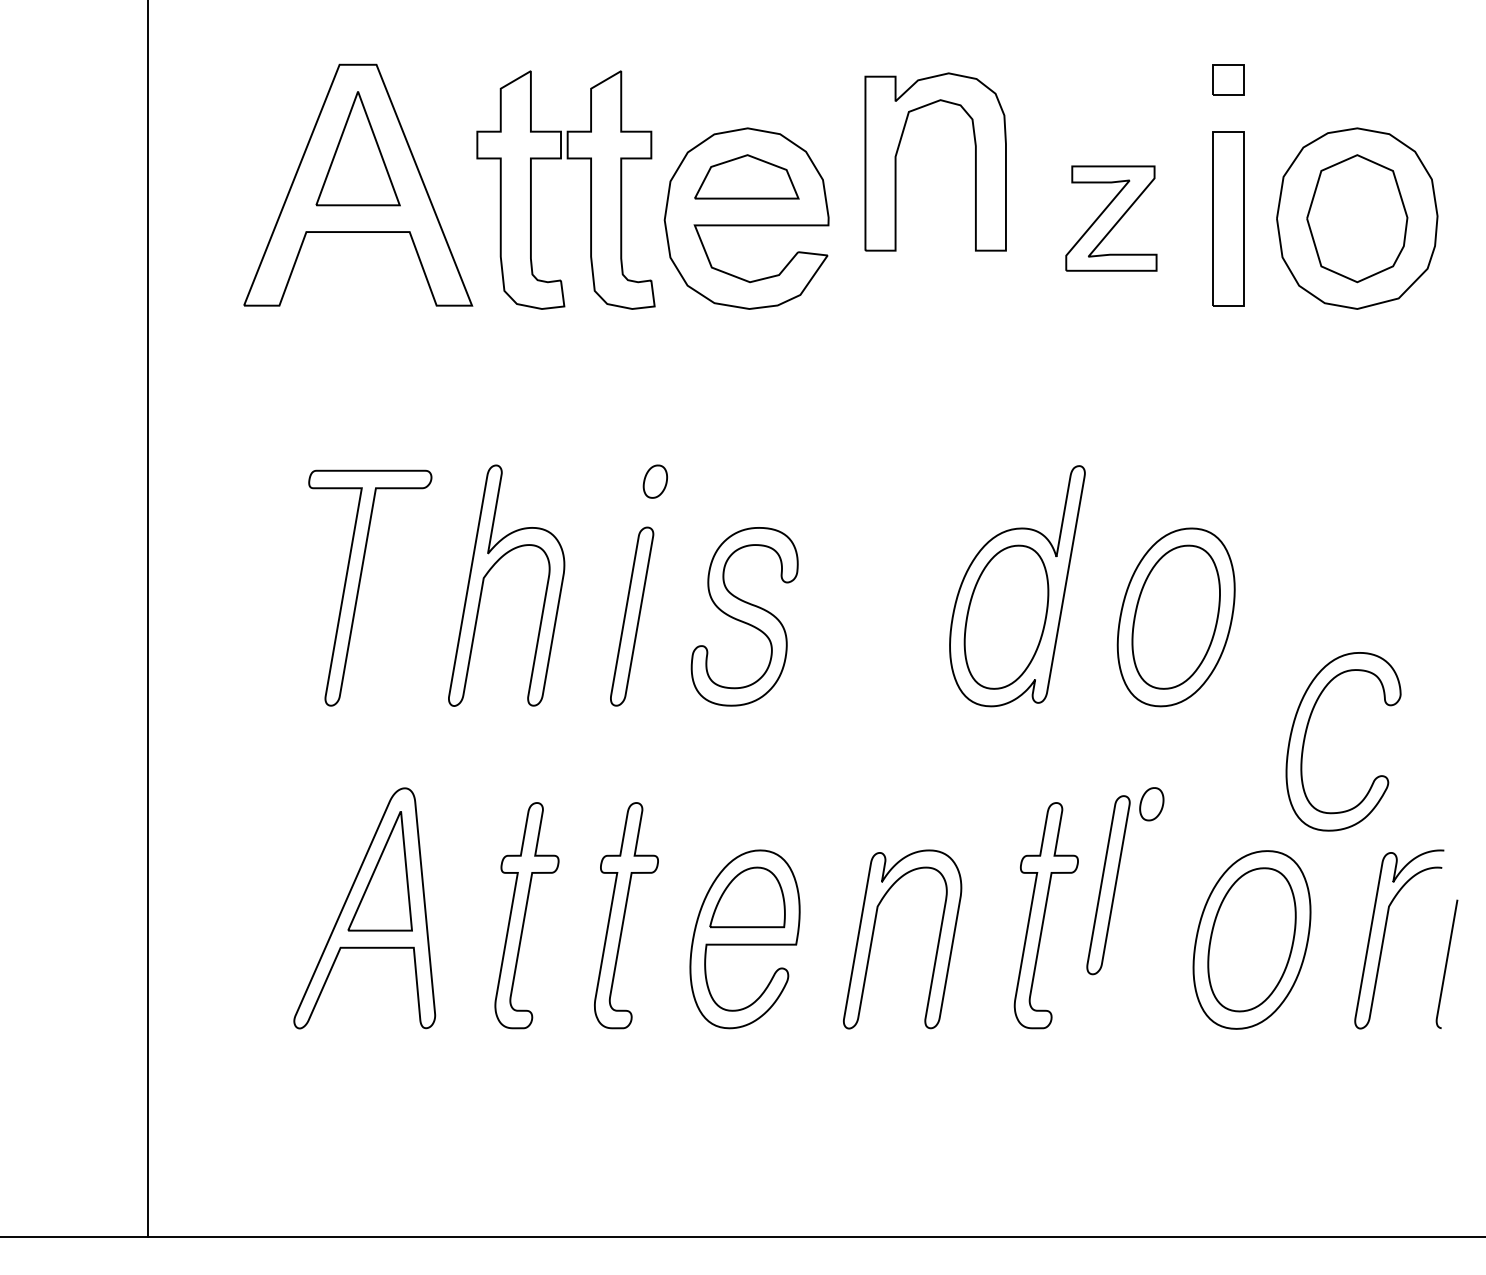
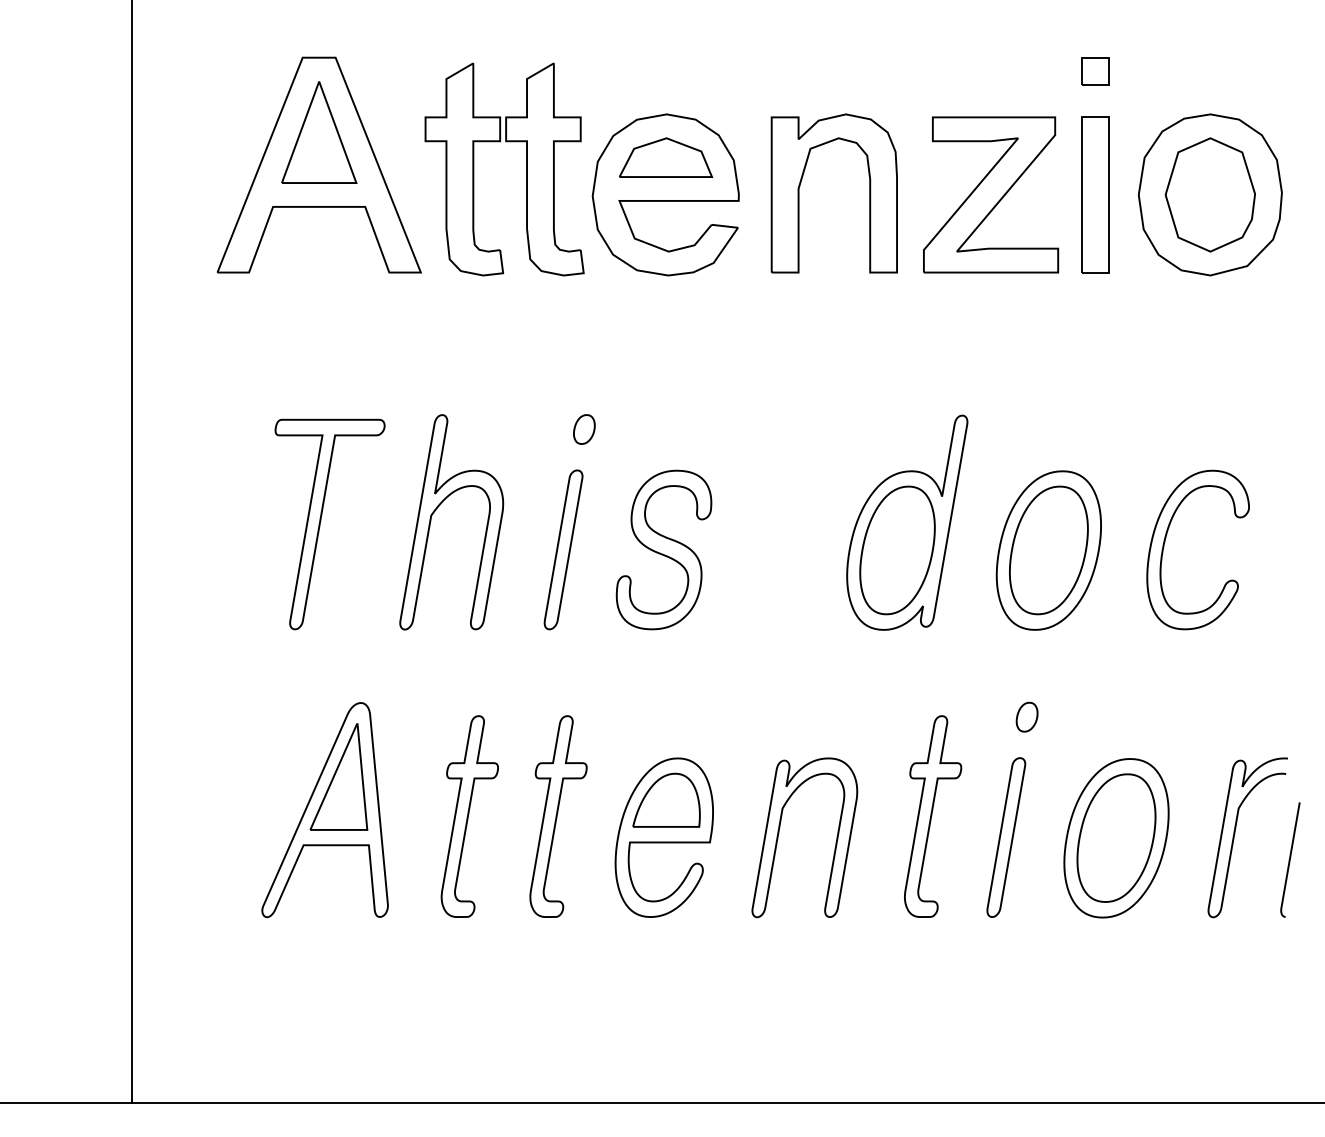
part: (898, 151) -> (801, 184), moved
part: (1111, 218) -> (991, 194), size x1.67
part: (1307, 730) -> (1165, 539), moved
part: (1108, 885) -> (1006, 837), moved

